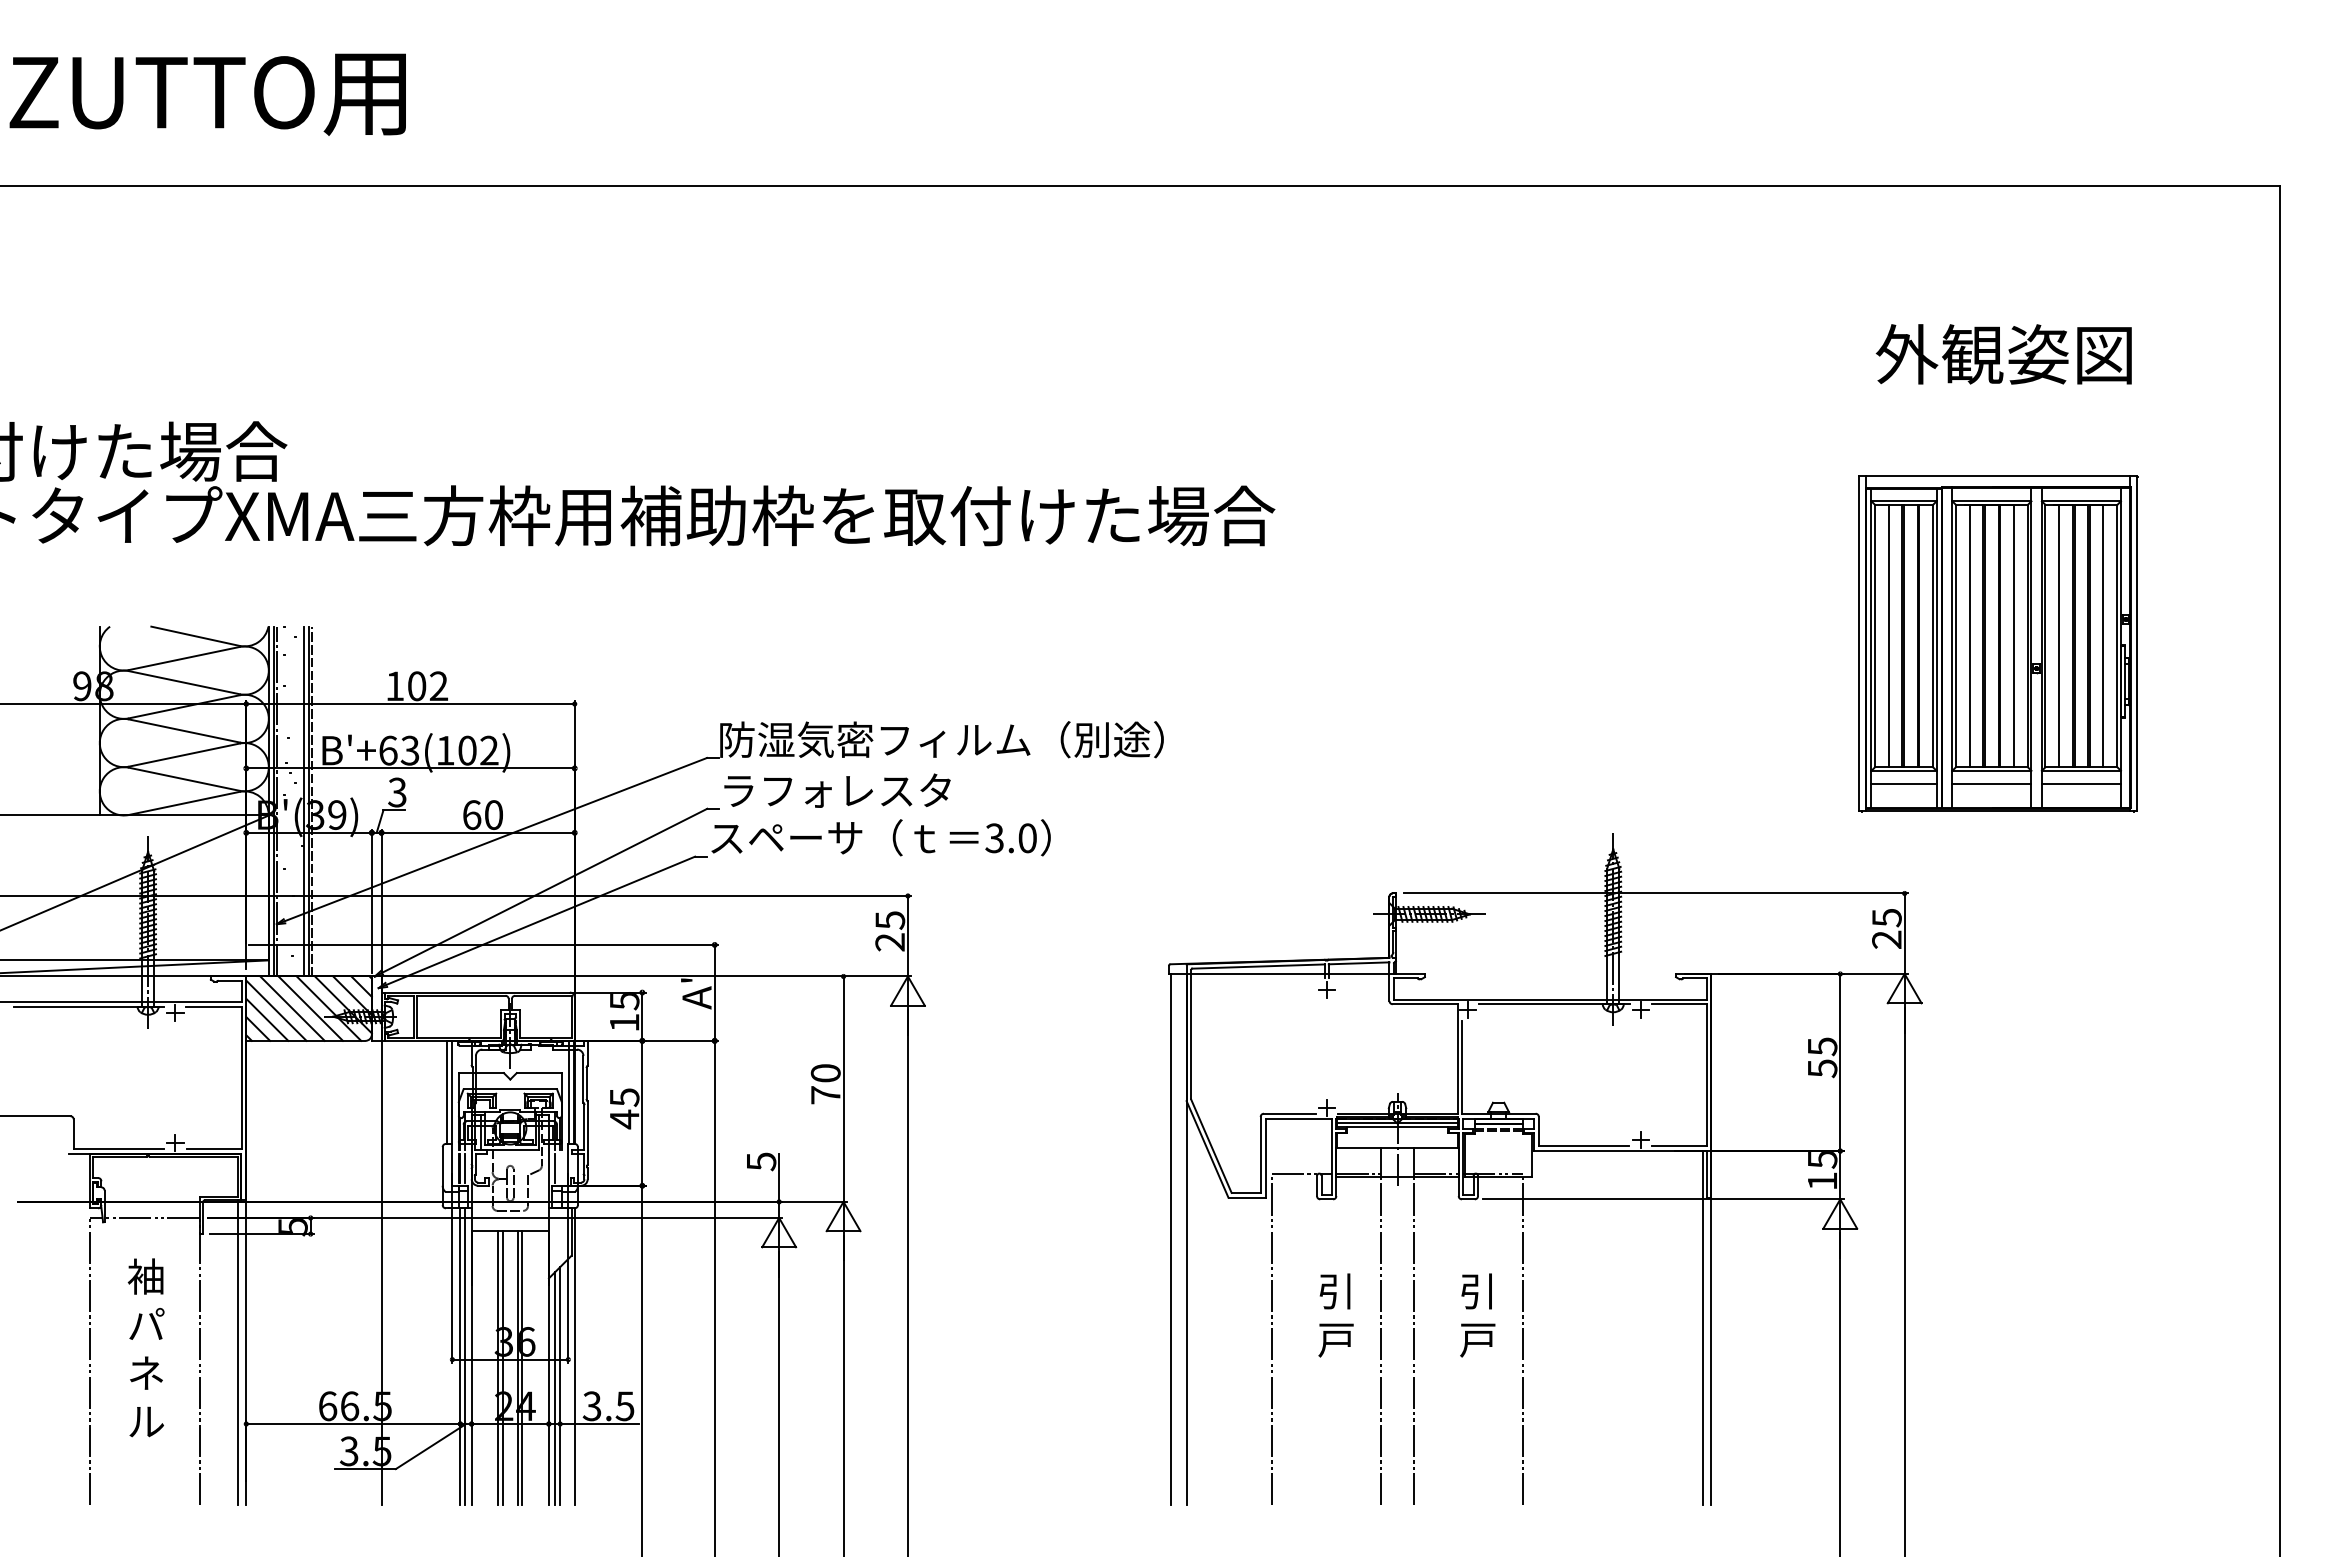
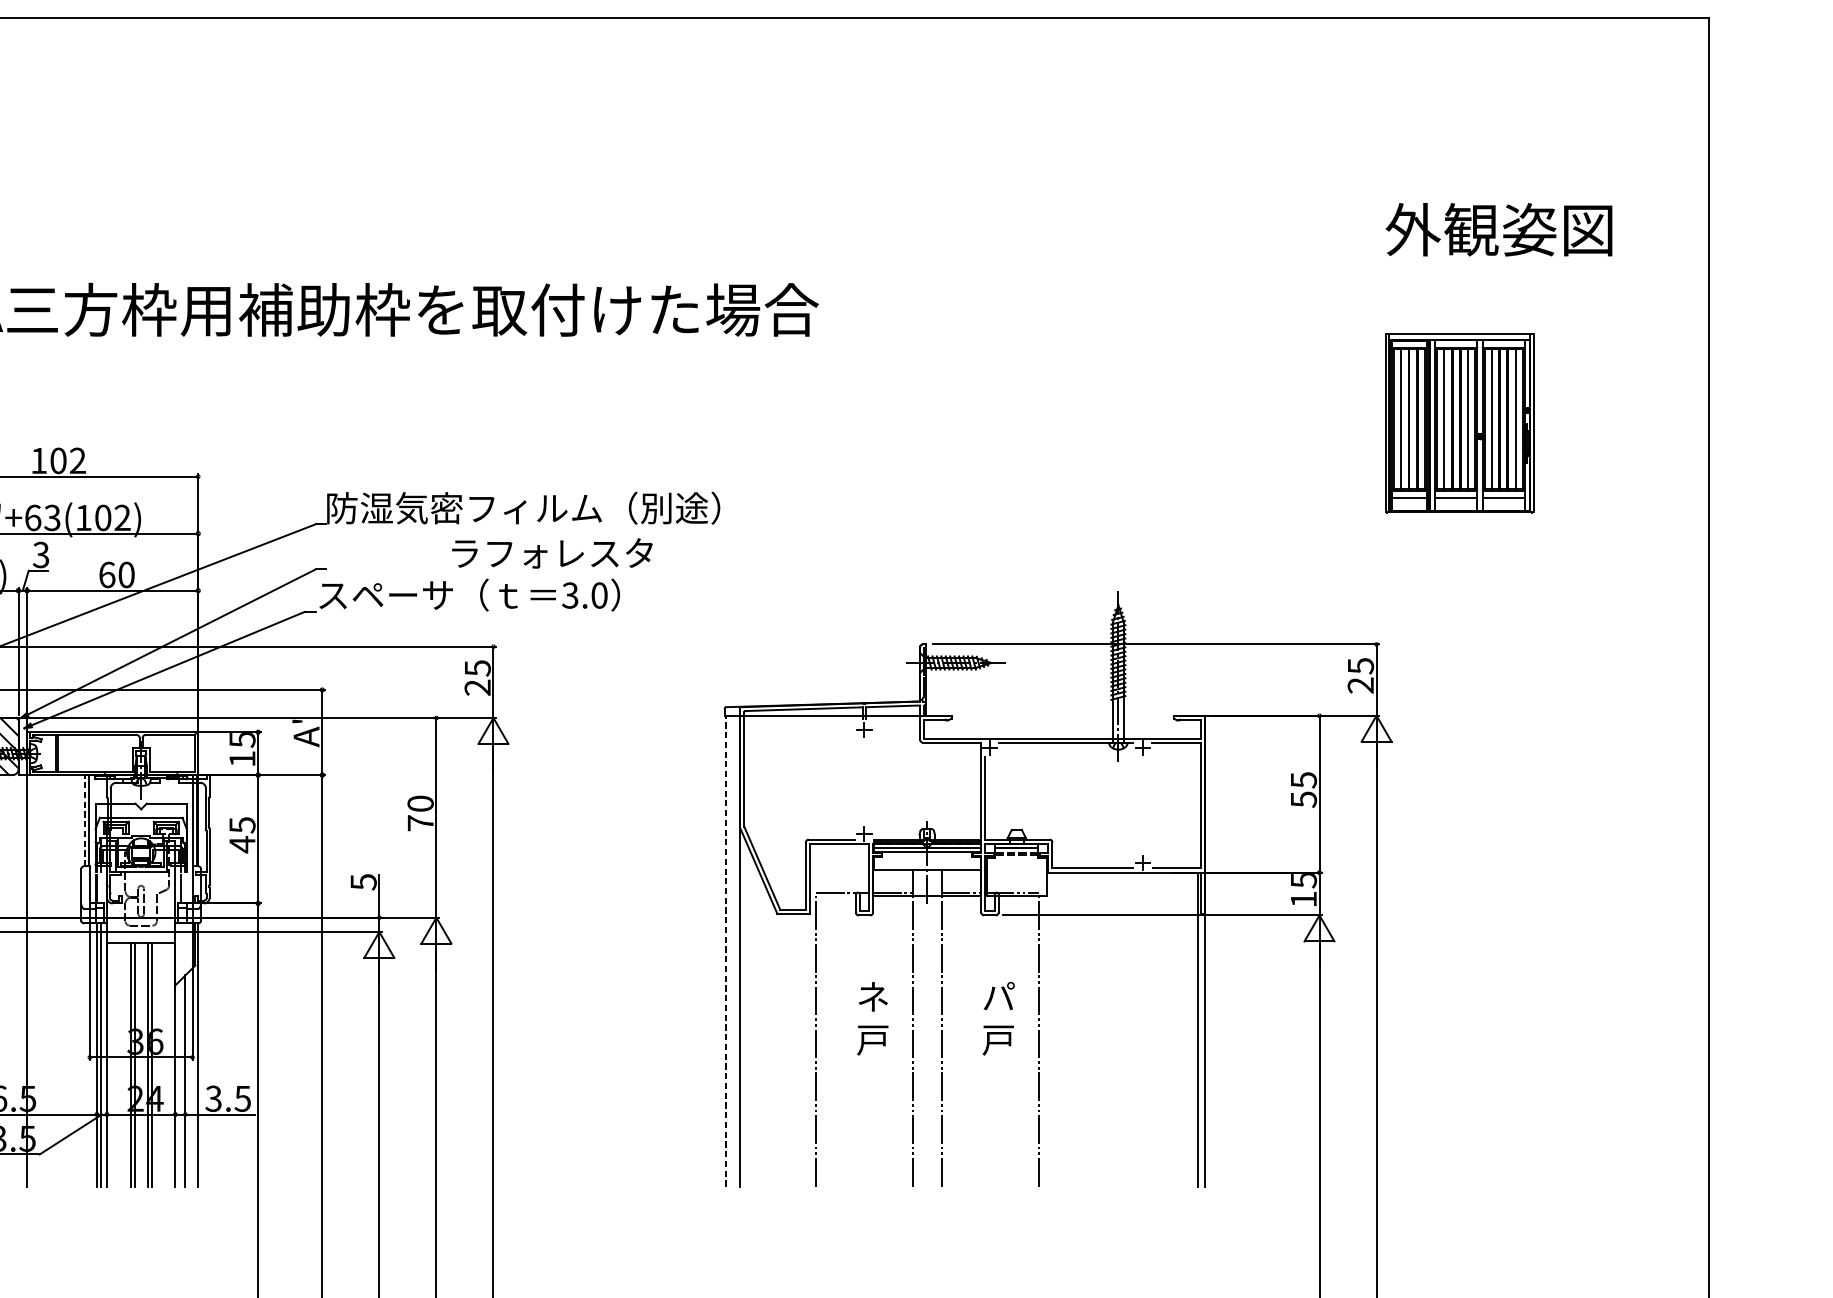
text: (2003, 354) -> (1498, 229), moved
part: (1998, 643) -> (1459, 422), size x0.6
text: (837, 790) -> (552, 553), moved
line: (446, 1092) -> (84, 820), solid -> dashed
line: (465, 1167) -> (101, 887), removed
line: (1170, 1239) -> (726, 951), solid -> dashed
text: (1336, 1291) -> (873, 997), 引 -> ネ
text: (1478, 1291) -> (998, 997), 引 -> パ
line: (555, 1388) -> (181, 1083), removed

